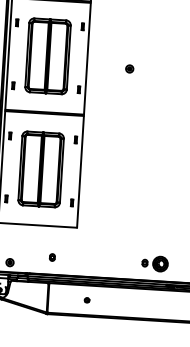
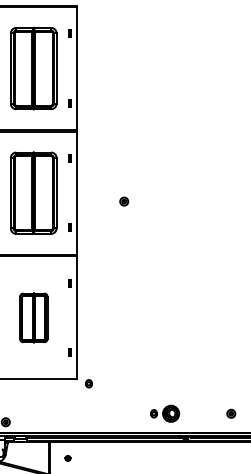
part: (40, 169) -> (33, 317), size x0.6
part: (51, 257) -> (88, 383), moved
part: (86, 300) -> (67, 458), moved

